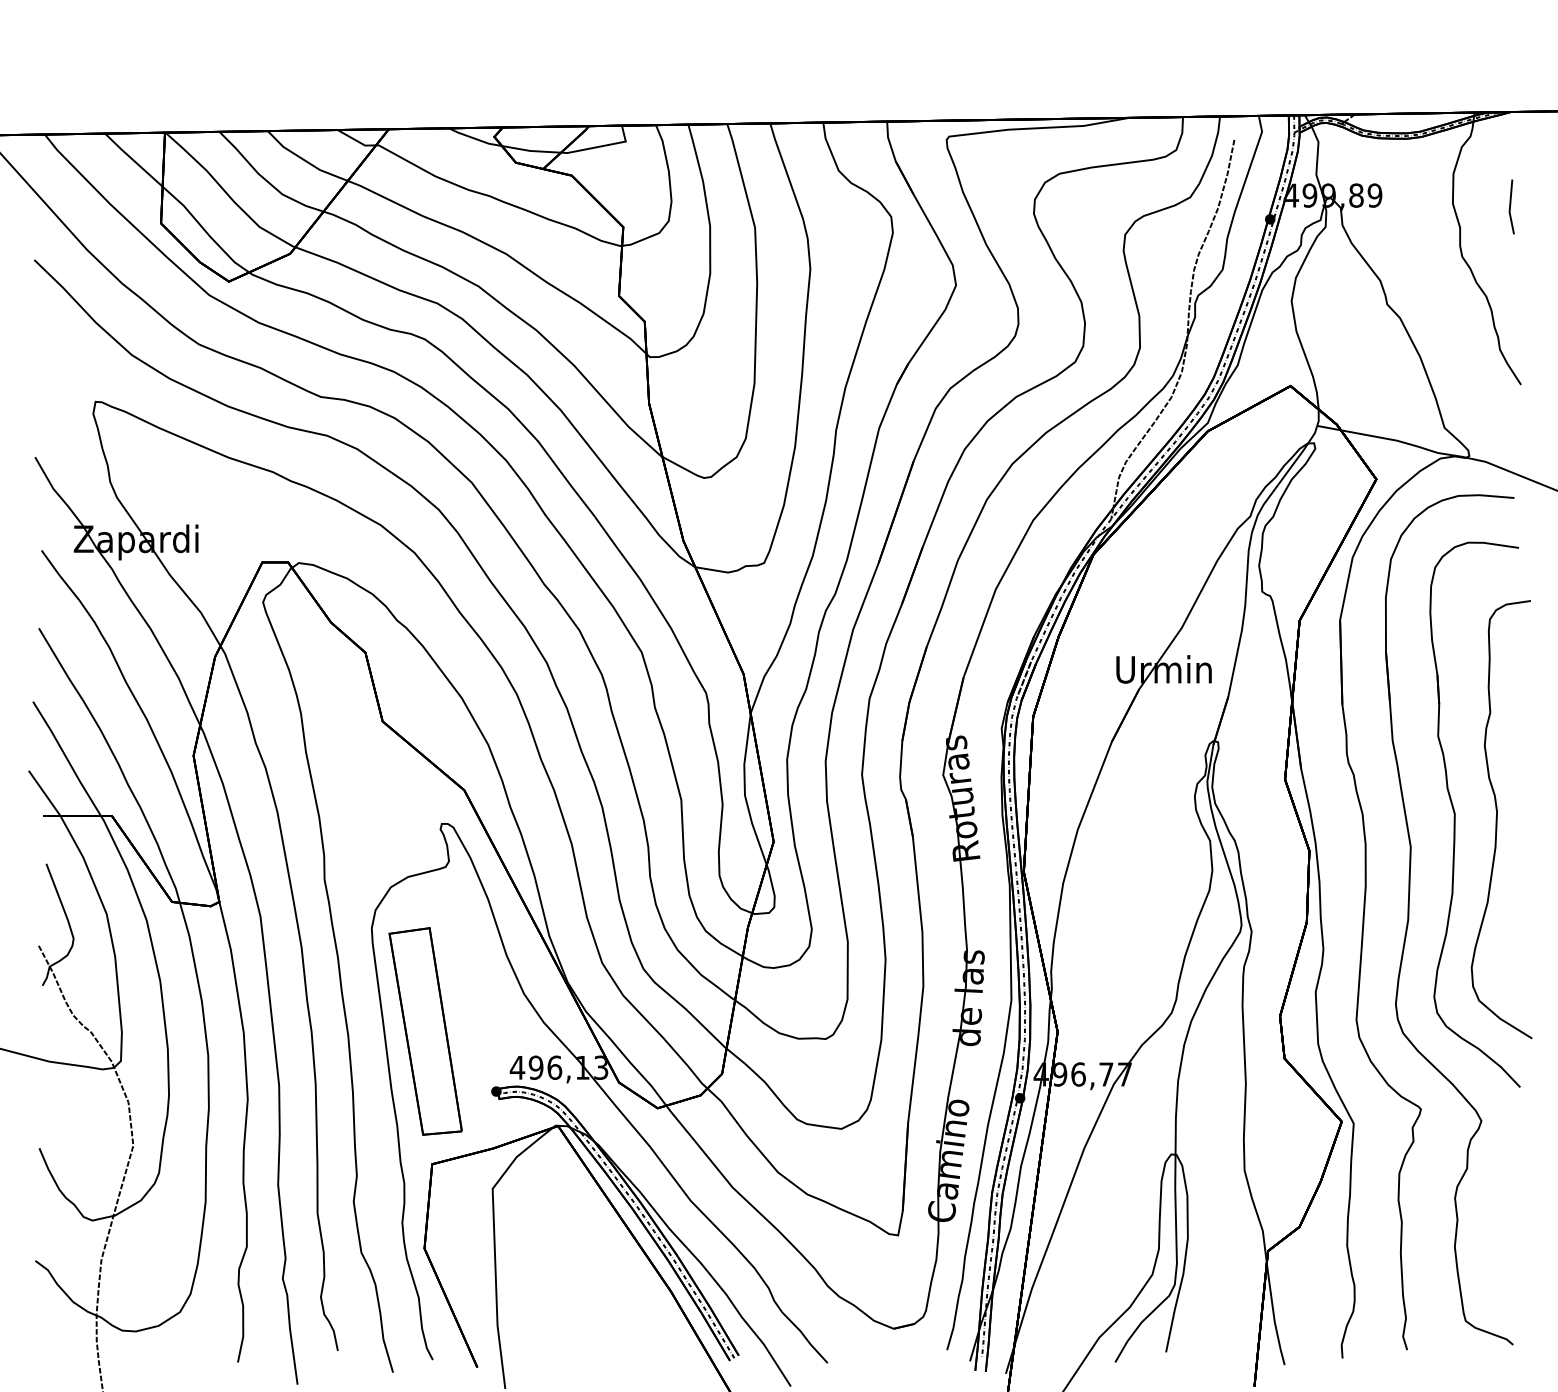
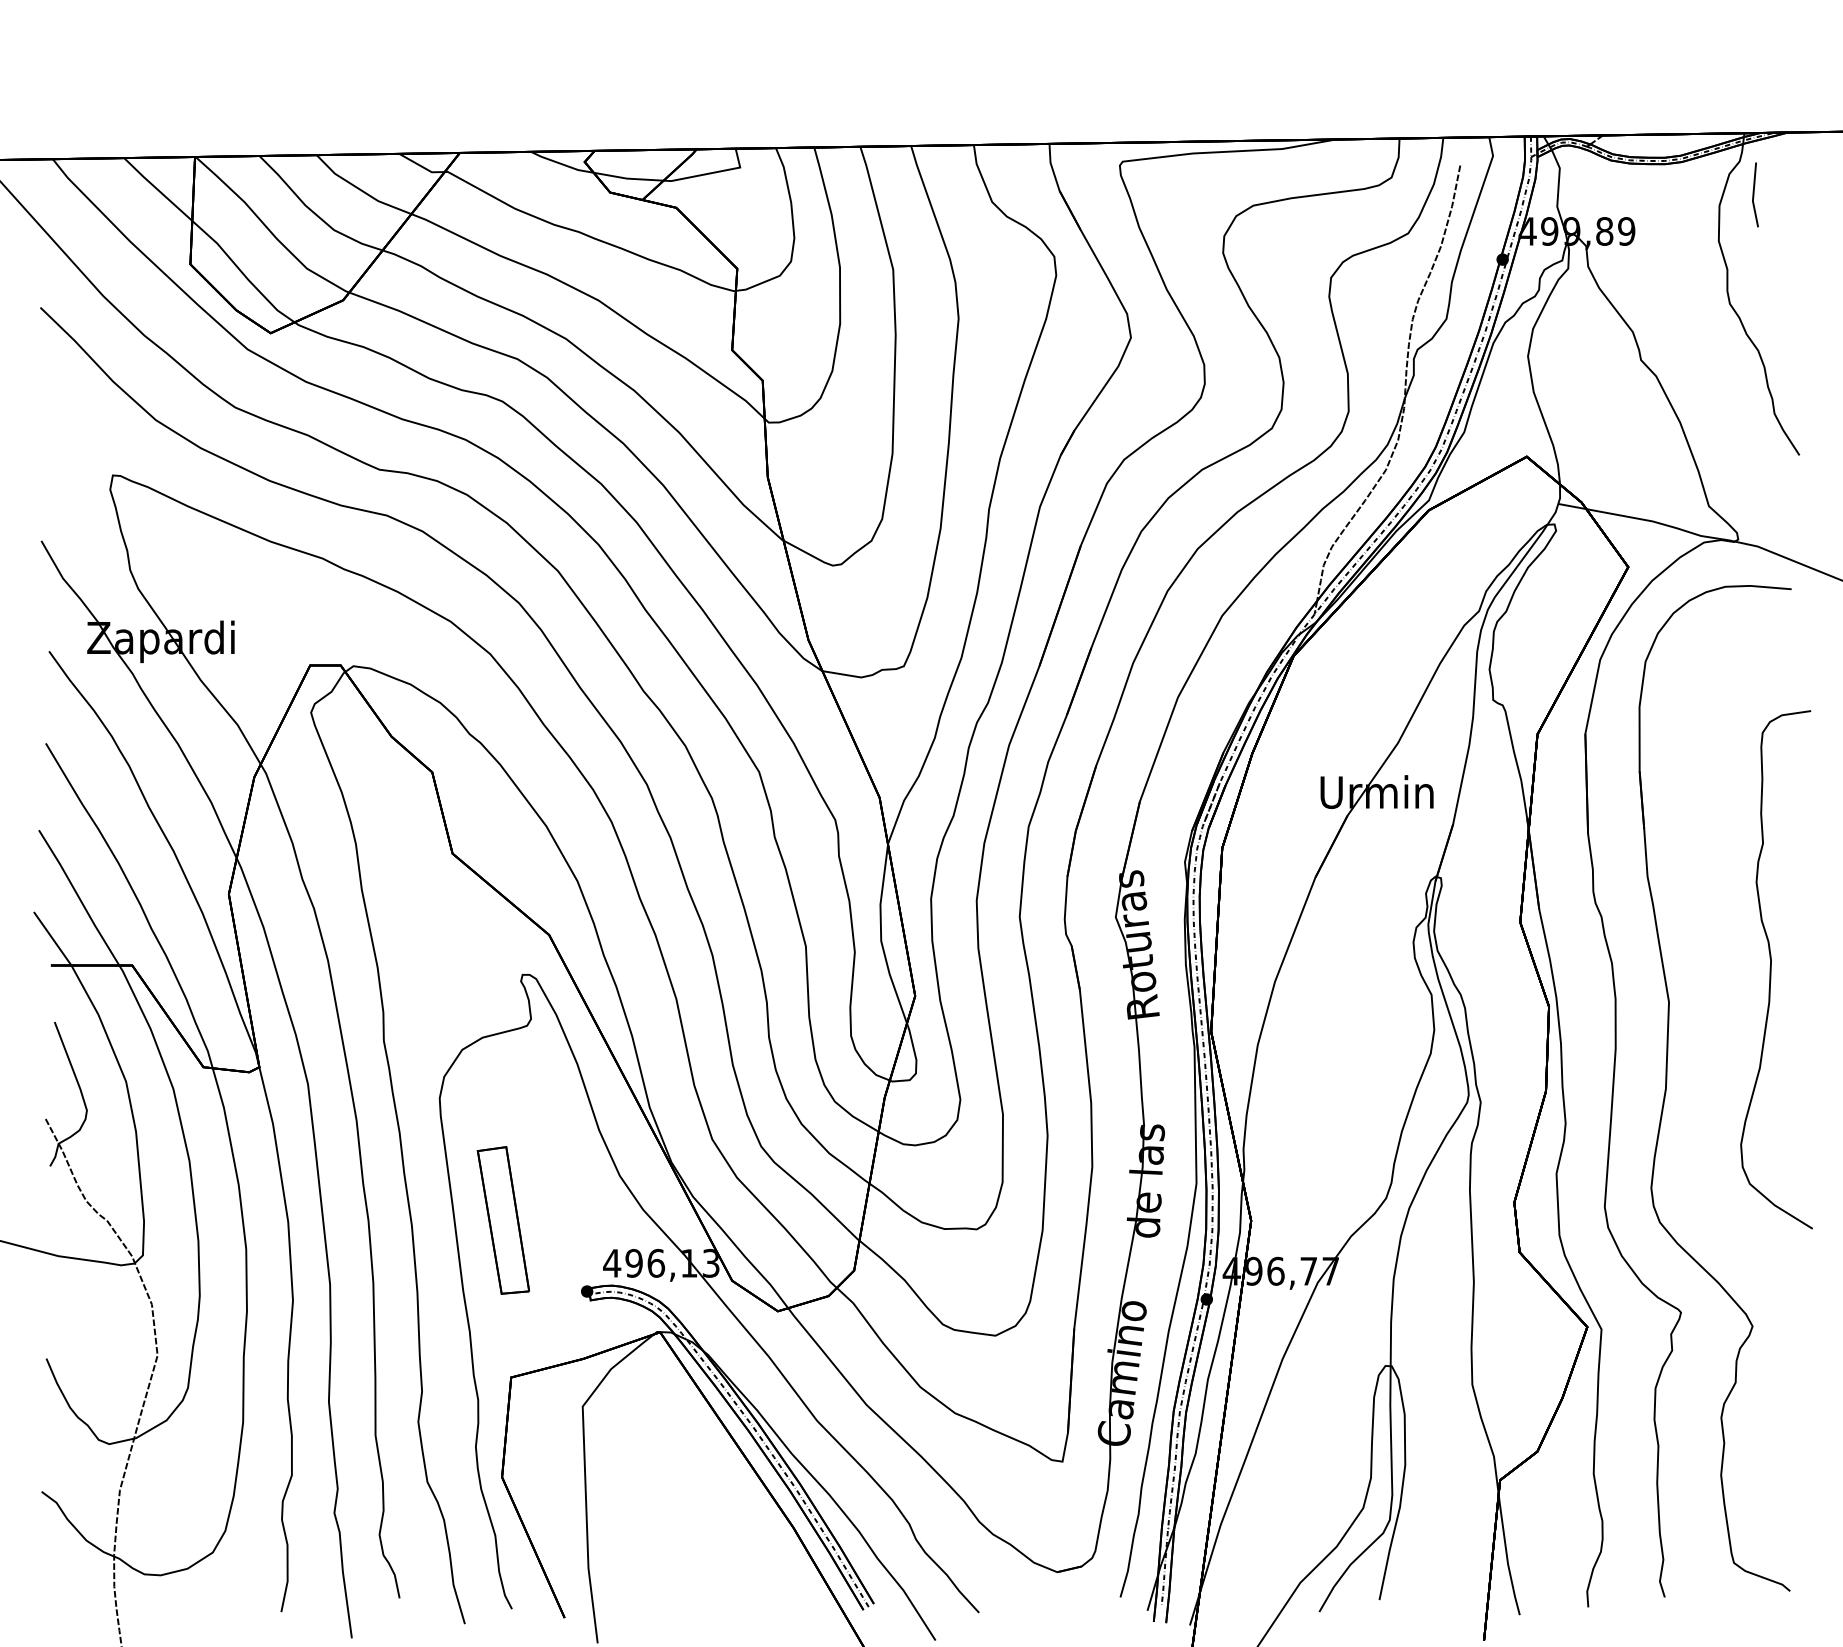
line: (1510, 206) -> (1754, 194), moved
part: (1455, 814) -> (1721, 963), removed
part: (425, 1031) -> (503, 1220), size x0.6

